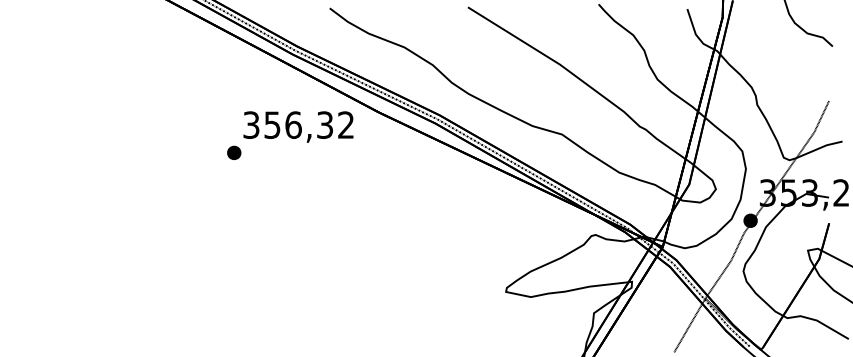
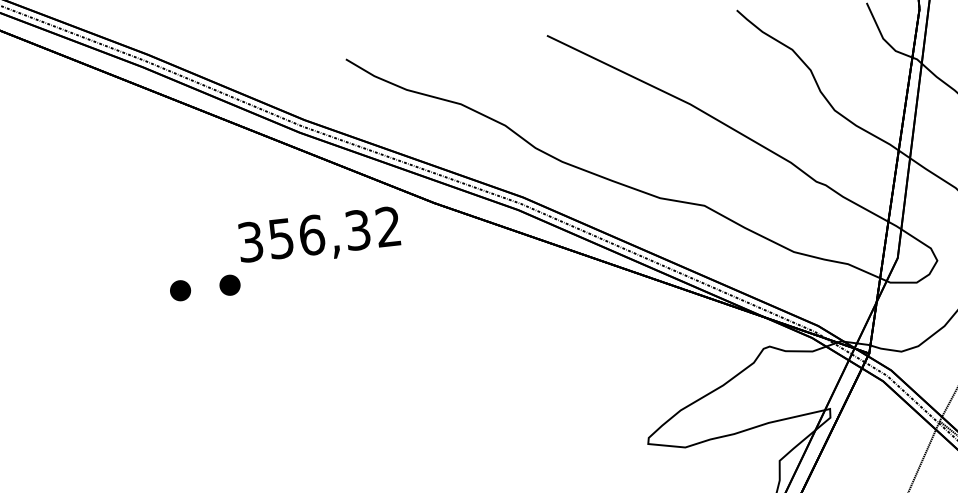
part: (200, 152) -> (180, 290), added

